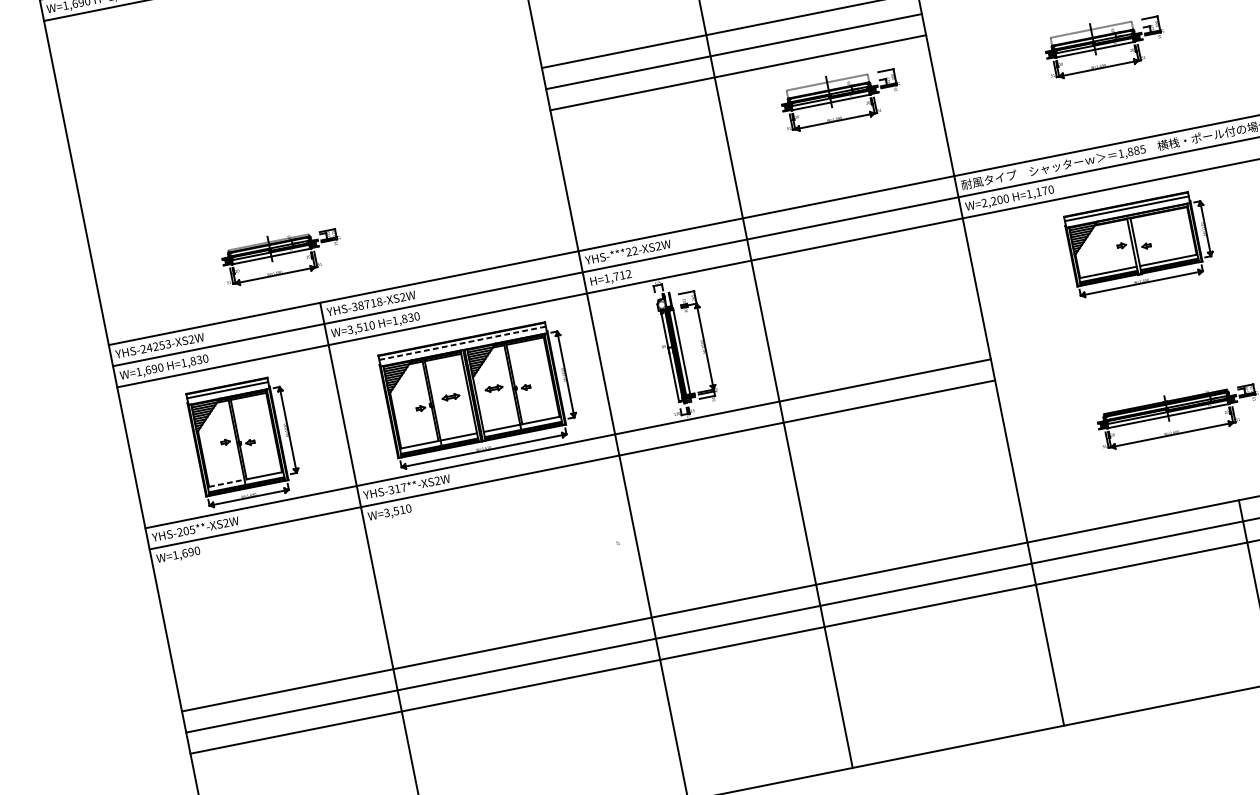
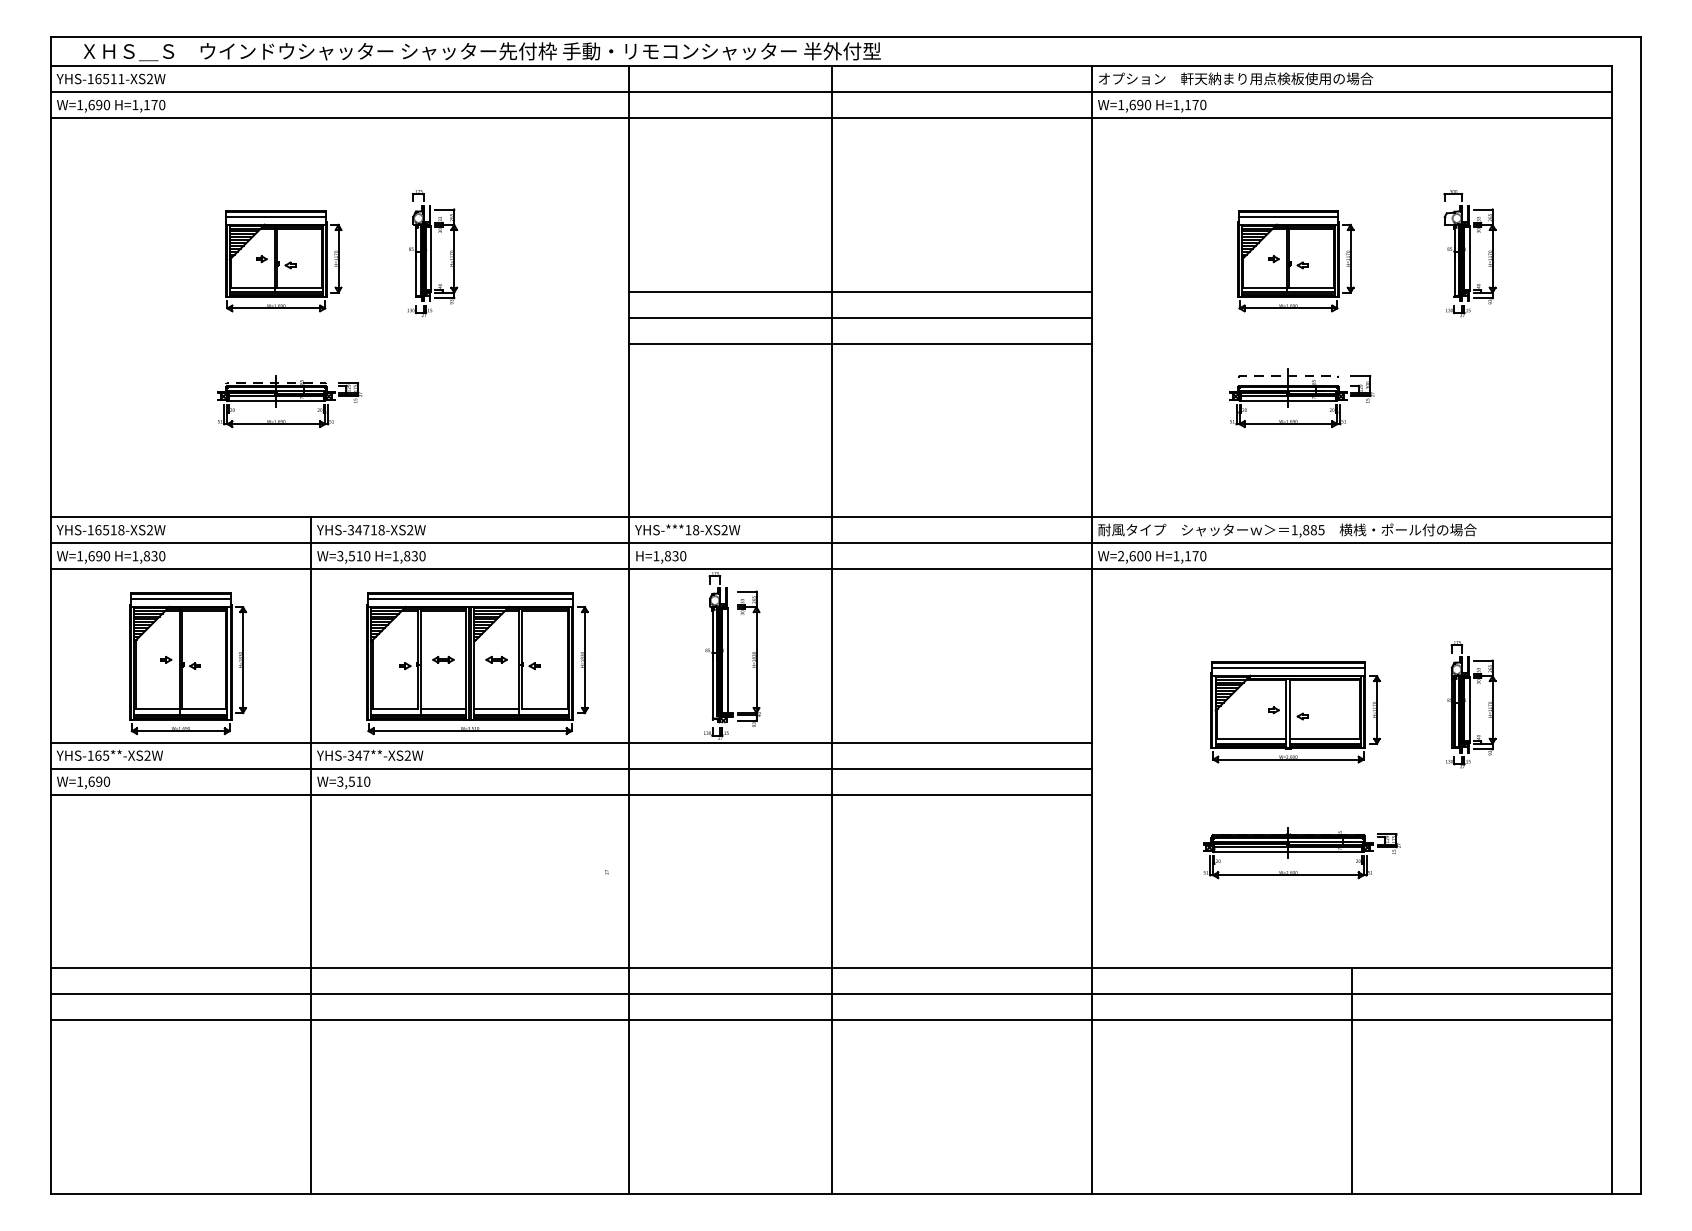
part: (376, 68) -> (432, 253), added
part: (841, 97) -> (976, 397), removed
part: (256, 99) -> (283, 261), added
text: (993, 201) -> (1132, 556), W=2,200 -> W=2,600
part: (1139, 244) -> (1295, 712), moved
text: (632, 251) -> (692, 530), YHS-***22-XS2W -> YHS-***18-XS2W
part: (282, 254) -> (289, 401), moved
text: (622, 275) -> (675, 556), H=1,712 -> H=1,830
text: (360, 305) -> (358, 530), YHS-38718-XS2W -> YHS-34718-XS2W
line: (462, 343) -> (470, 598), dashed -> solid
text: (155, 347) -> (105, 530), YHS-24253-XS2W -> YHS-16518-XS2W
line: (226, 483) -> (157, 708), dashed -> solid
line: (575, 485) -> (570, 794), added
text: (397, 488) -> (358, 755), YHS-317**-XS2W -> YHS-347**-XS2W
text: (183, 531) -> (94, 755), YHS-205**-XS2W -> YHS-165**-XS2W

